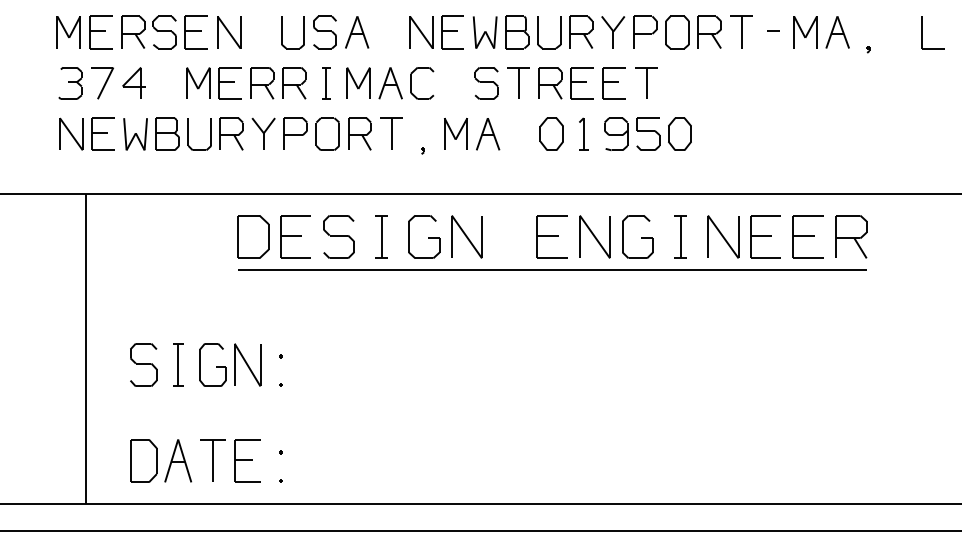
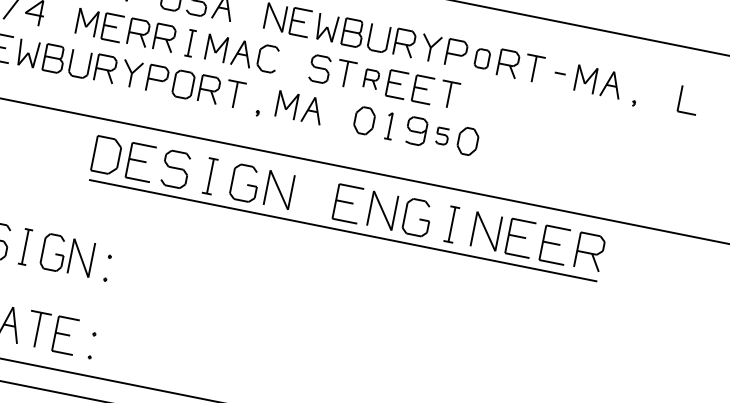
part: (677, 32) -> (482, 58), size x0.7
part: (550, 83) -> (371, 79), size x0.7
part: (648, 133) -> (442, 135), size x0.6

